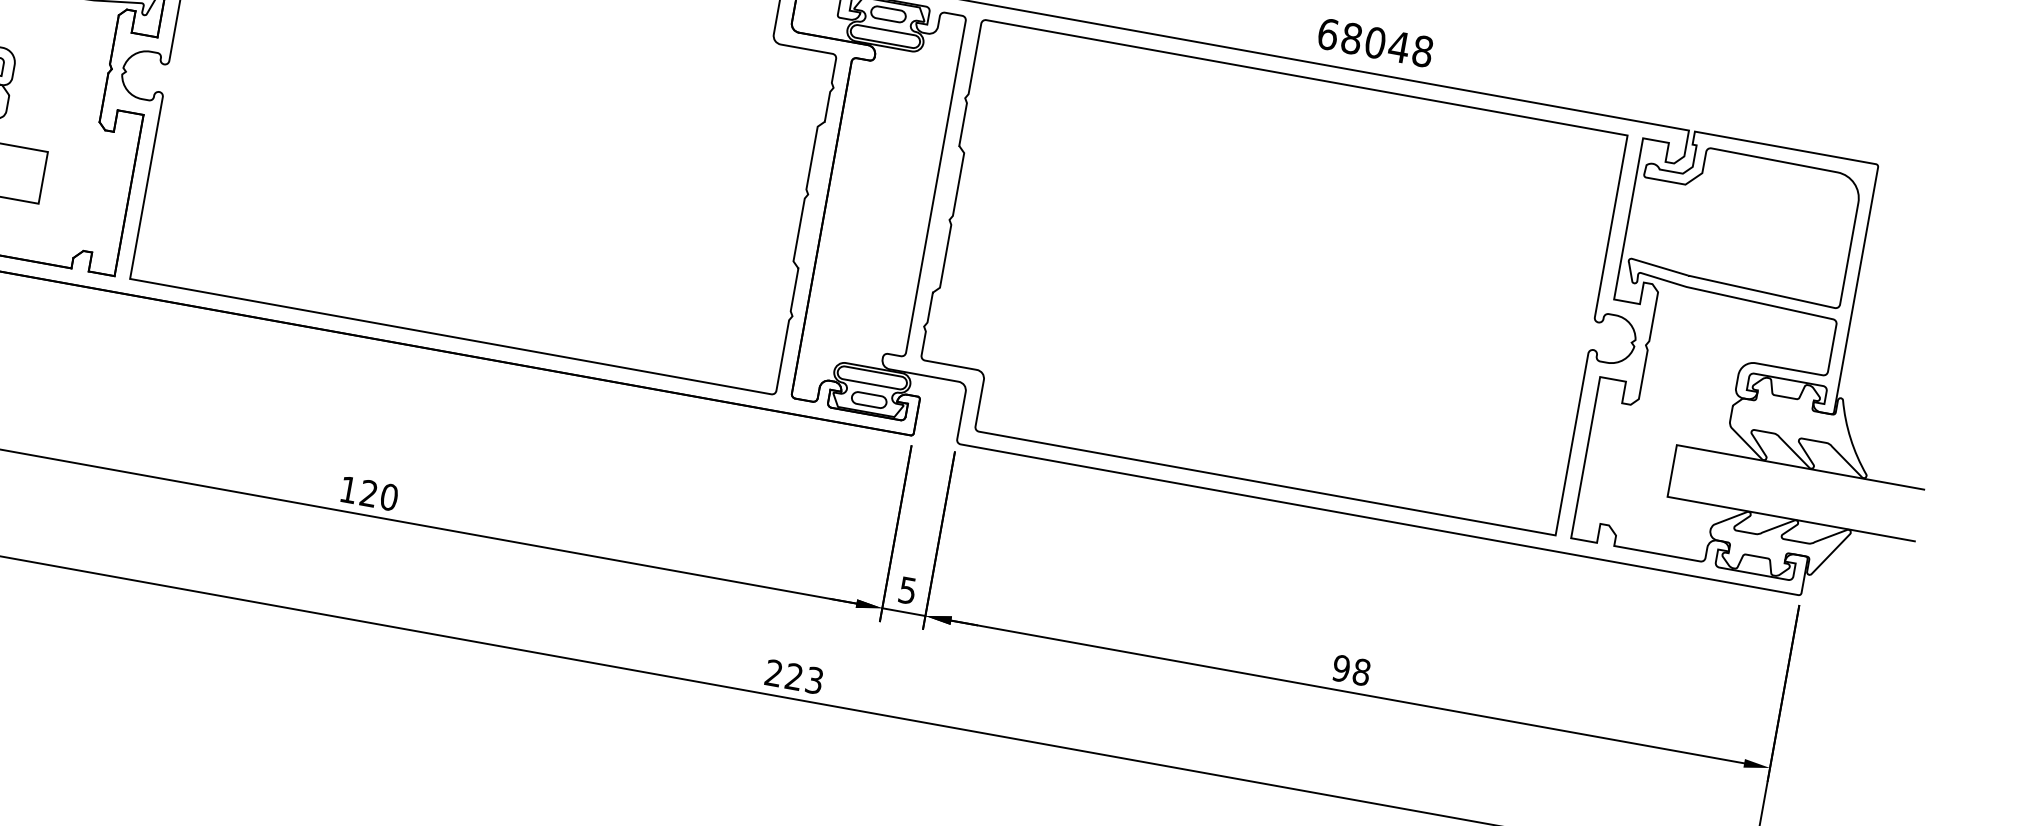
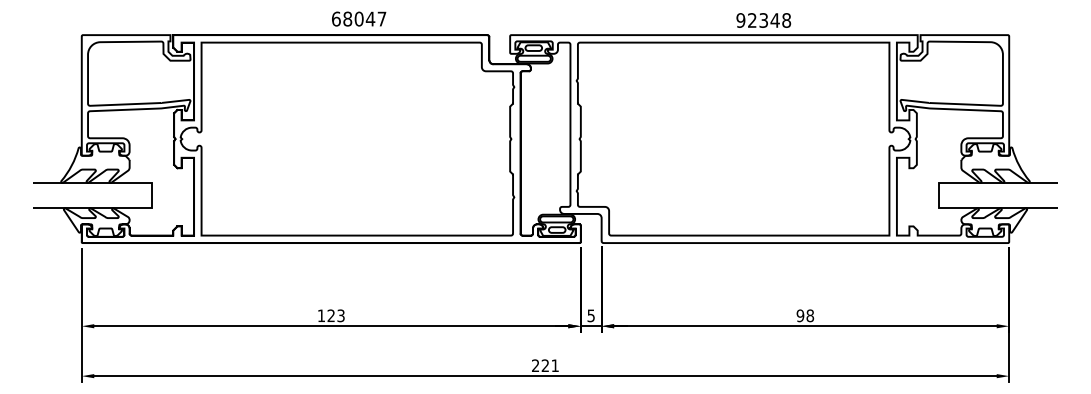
text: (1352, 38) -> (752, 20), 68048 -> 92348
text: (388, 496) -> (340, 315), 120 -> 123
text: (813, 679) -> (554, 365), 223 -> 221

